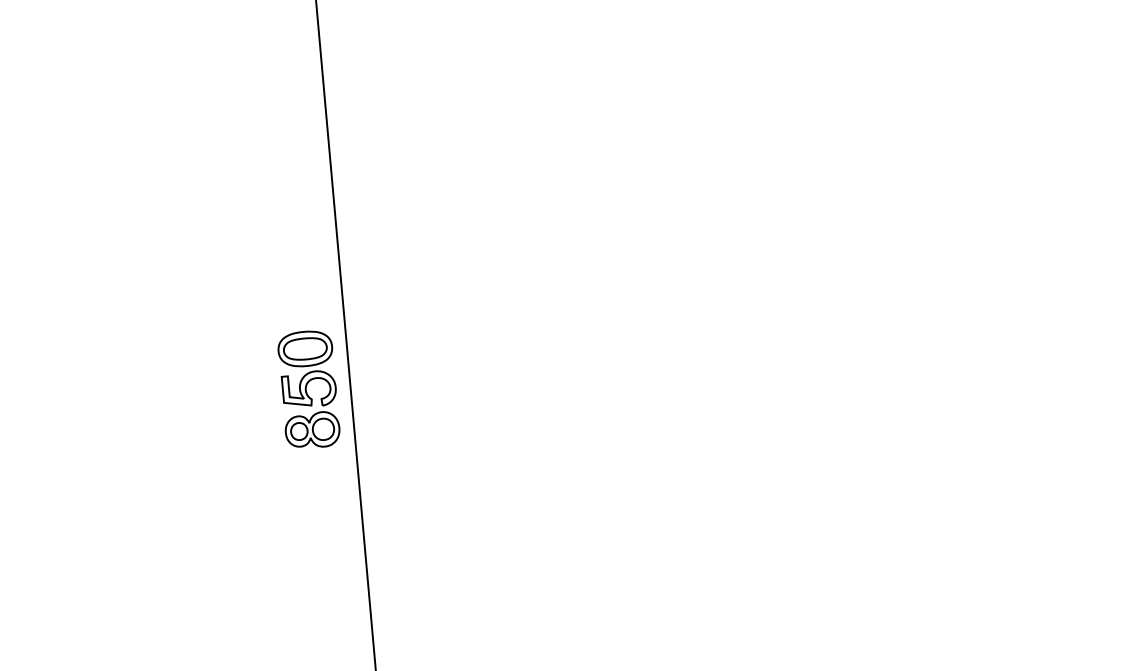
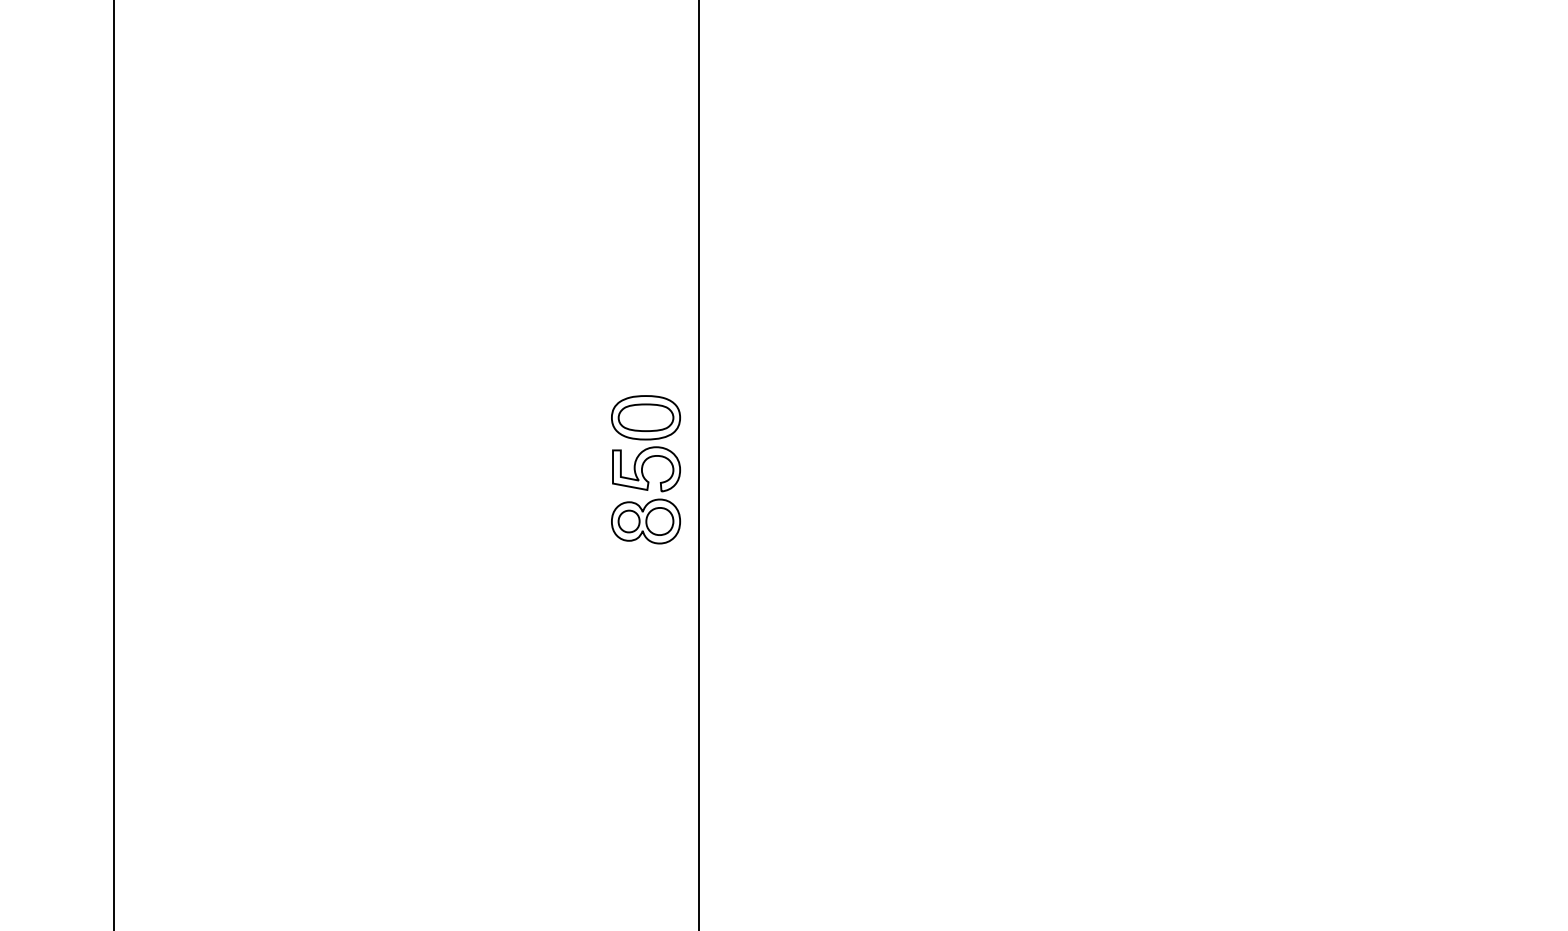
part: (308, 389) -> (645, 469), moved

